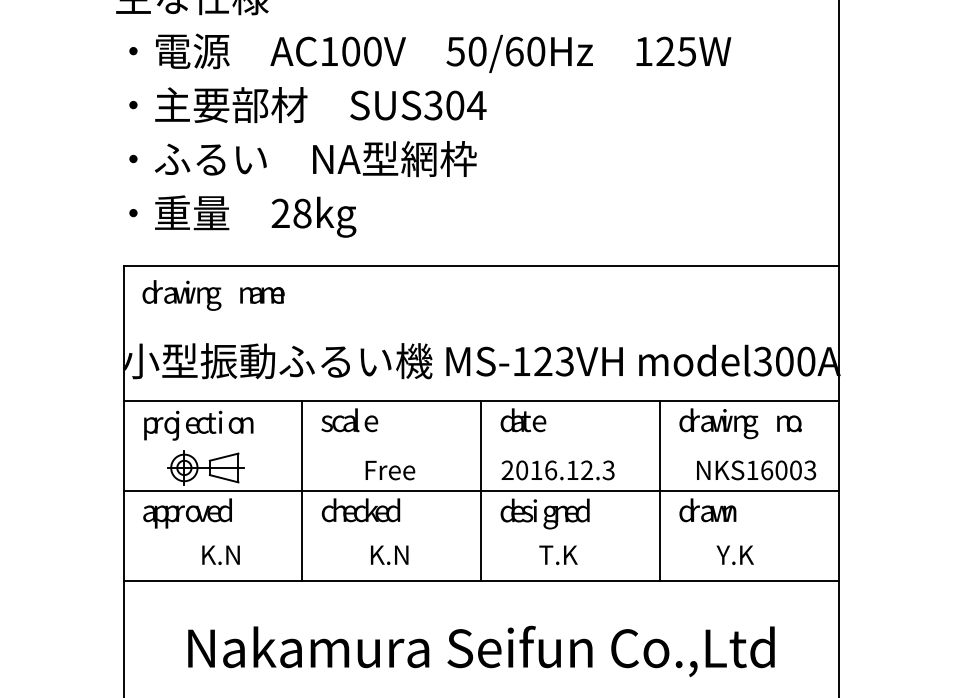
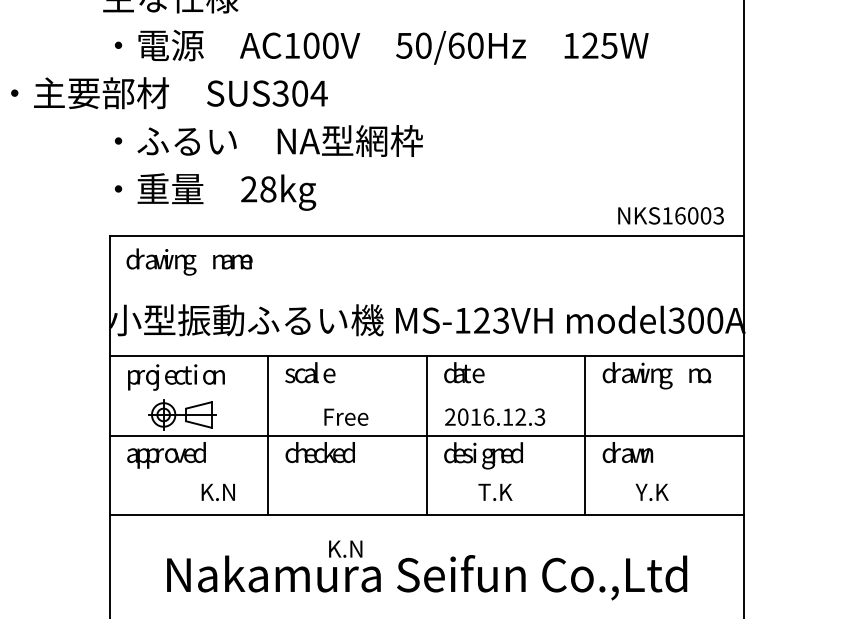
text: (307, 105) -> (169, 93), moved
text: (756, 470) -> (671, 215), moved
text: (220, 554) -> (217, 491), moved
text: (389, 554) -> (345, 548), moved

